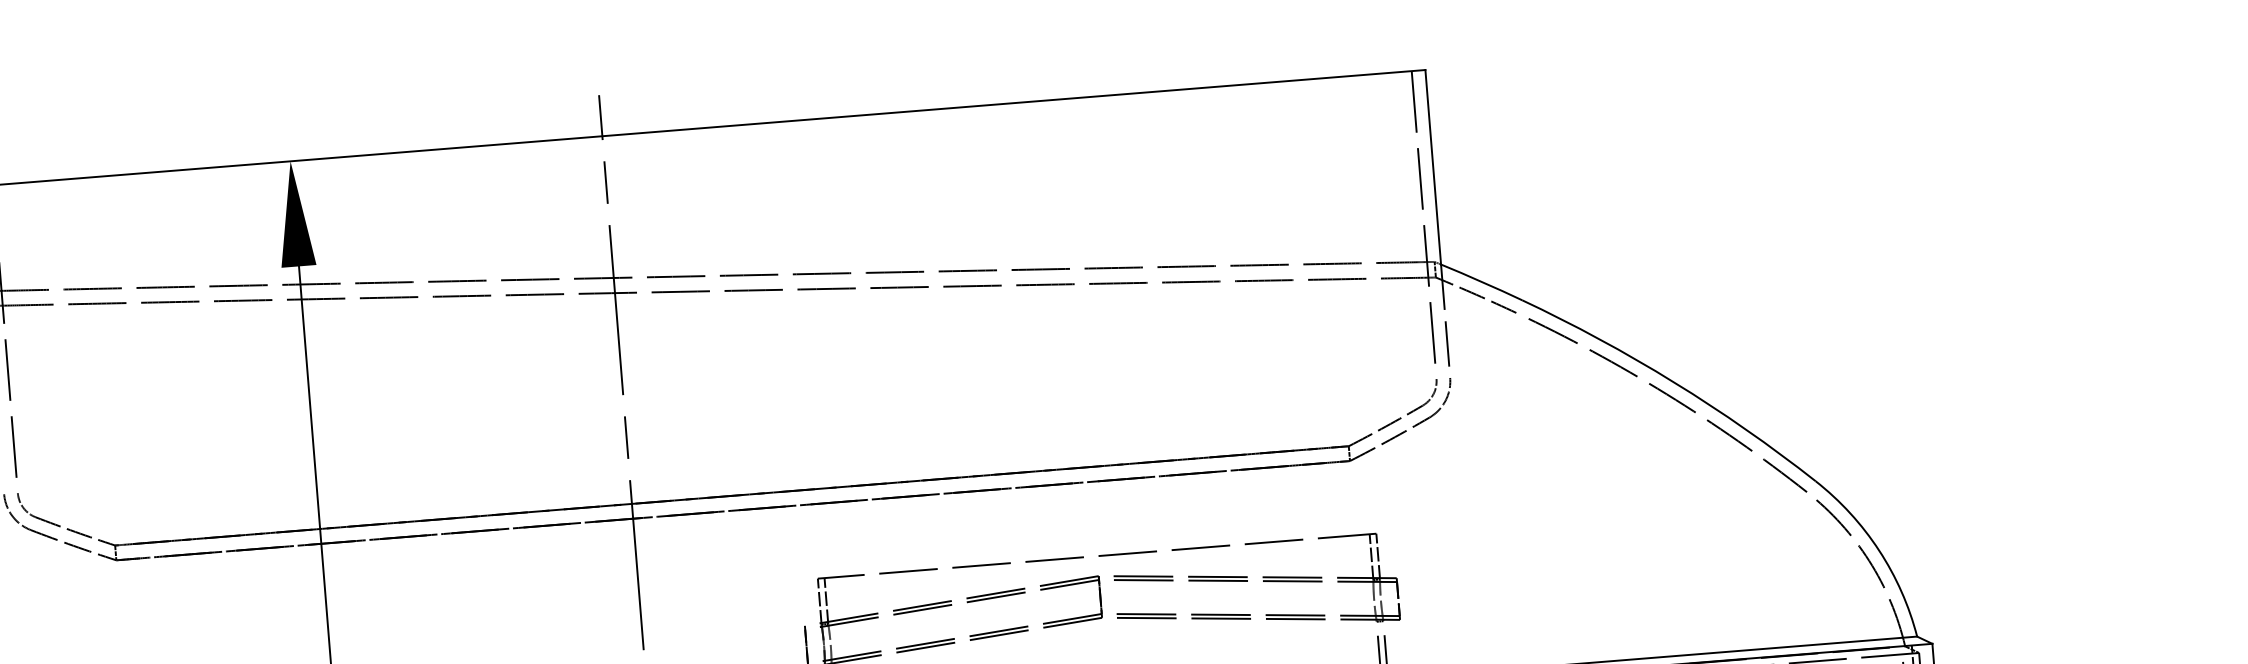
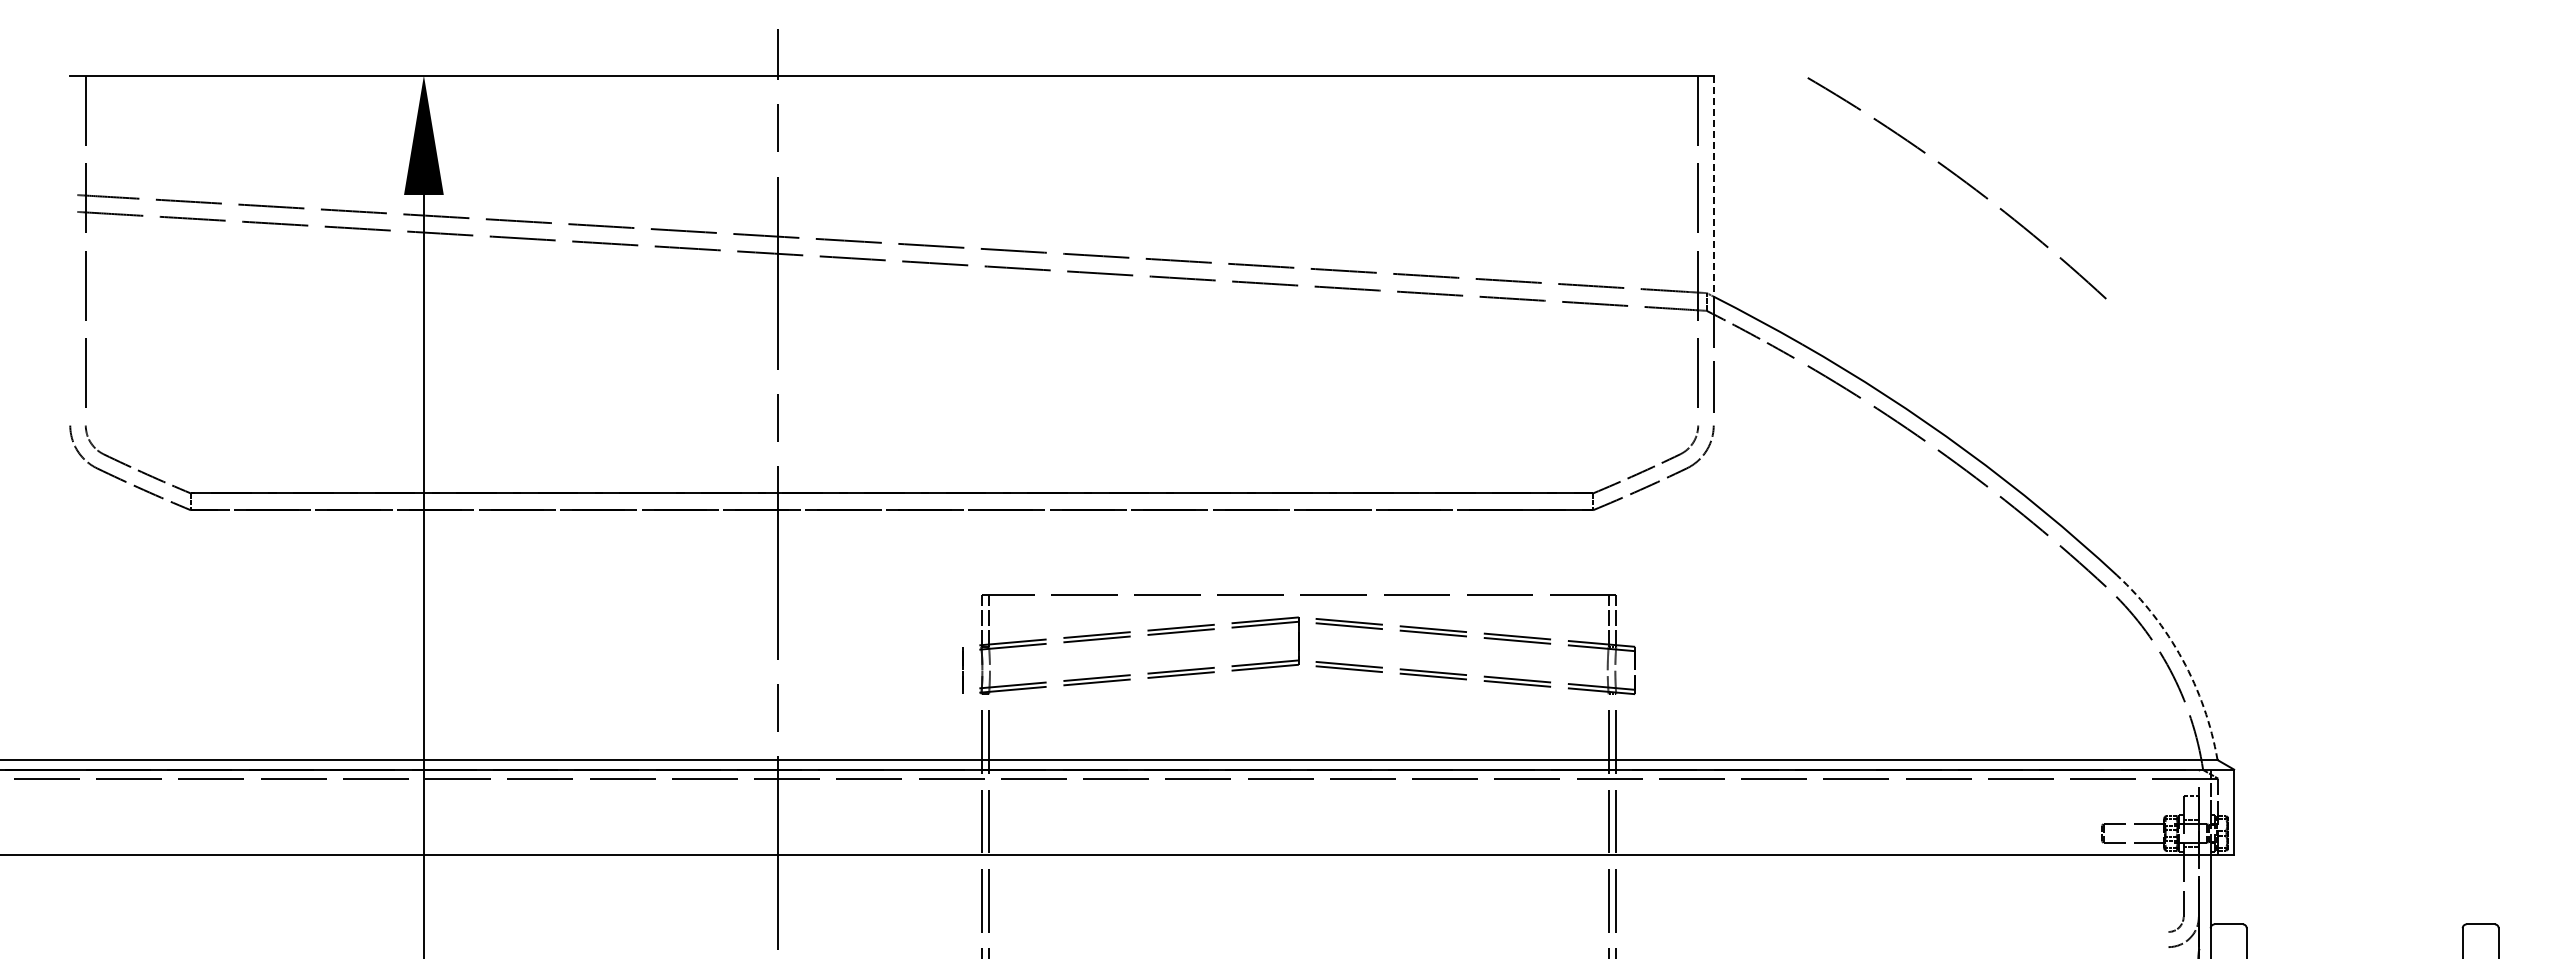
arc: (1651, 145) -> (1962, 181), added
line: (1433, 167) -> (1713, 186), solid -> dashed
arc: (1879, 550) -> (2182, 659), solid -> dashed

